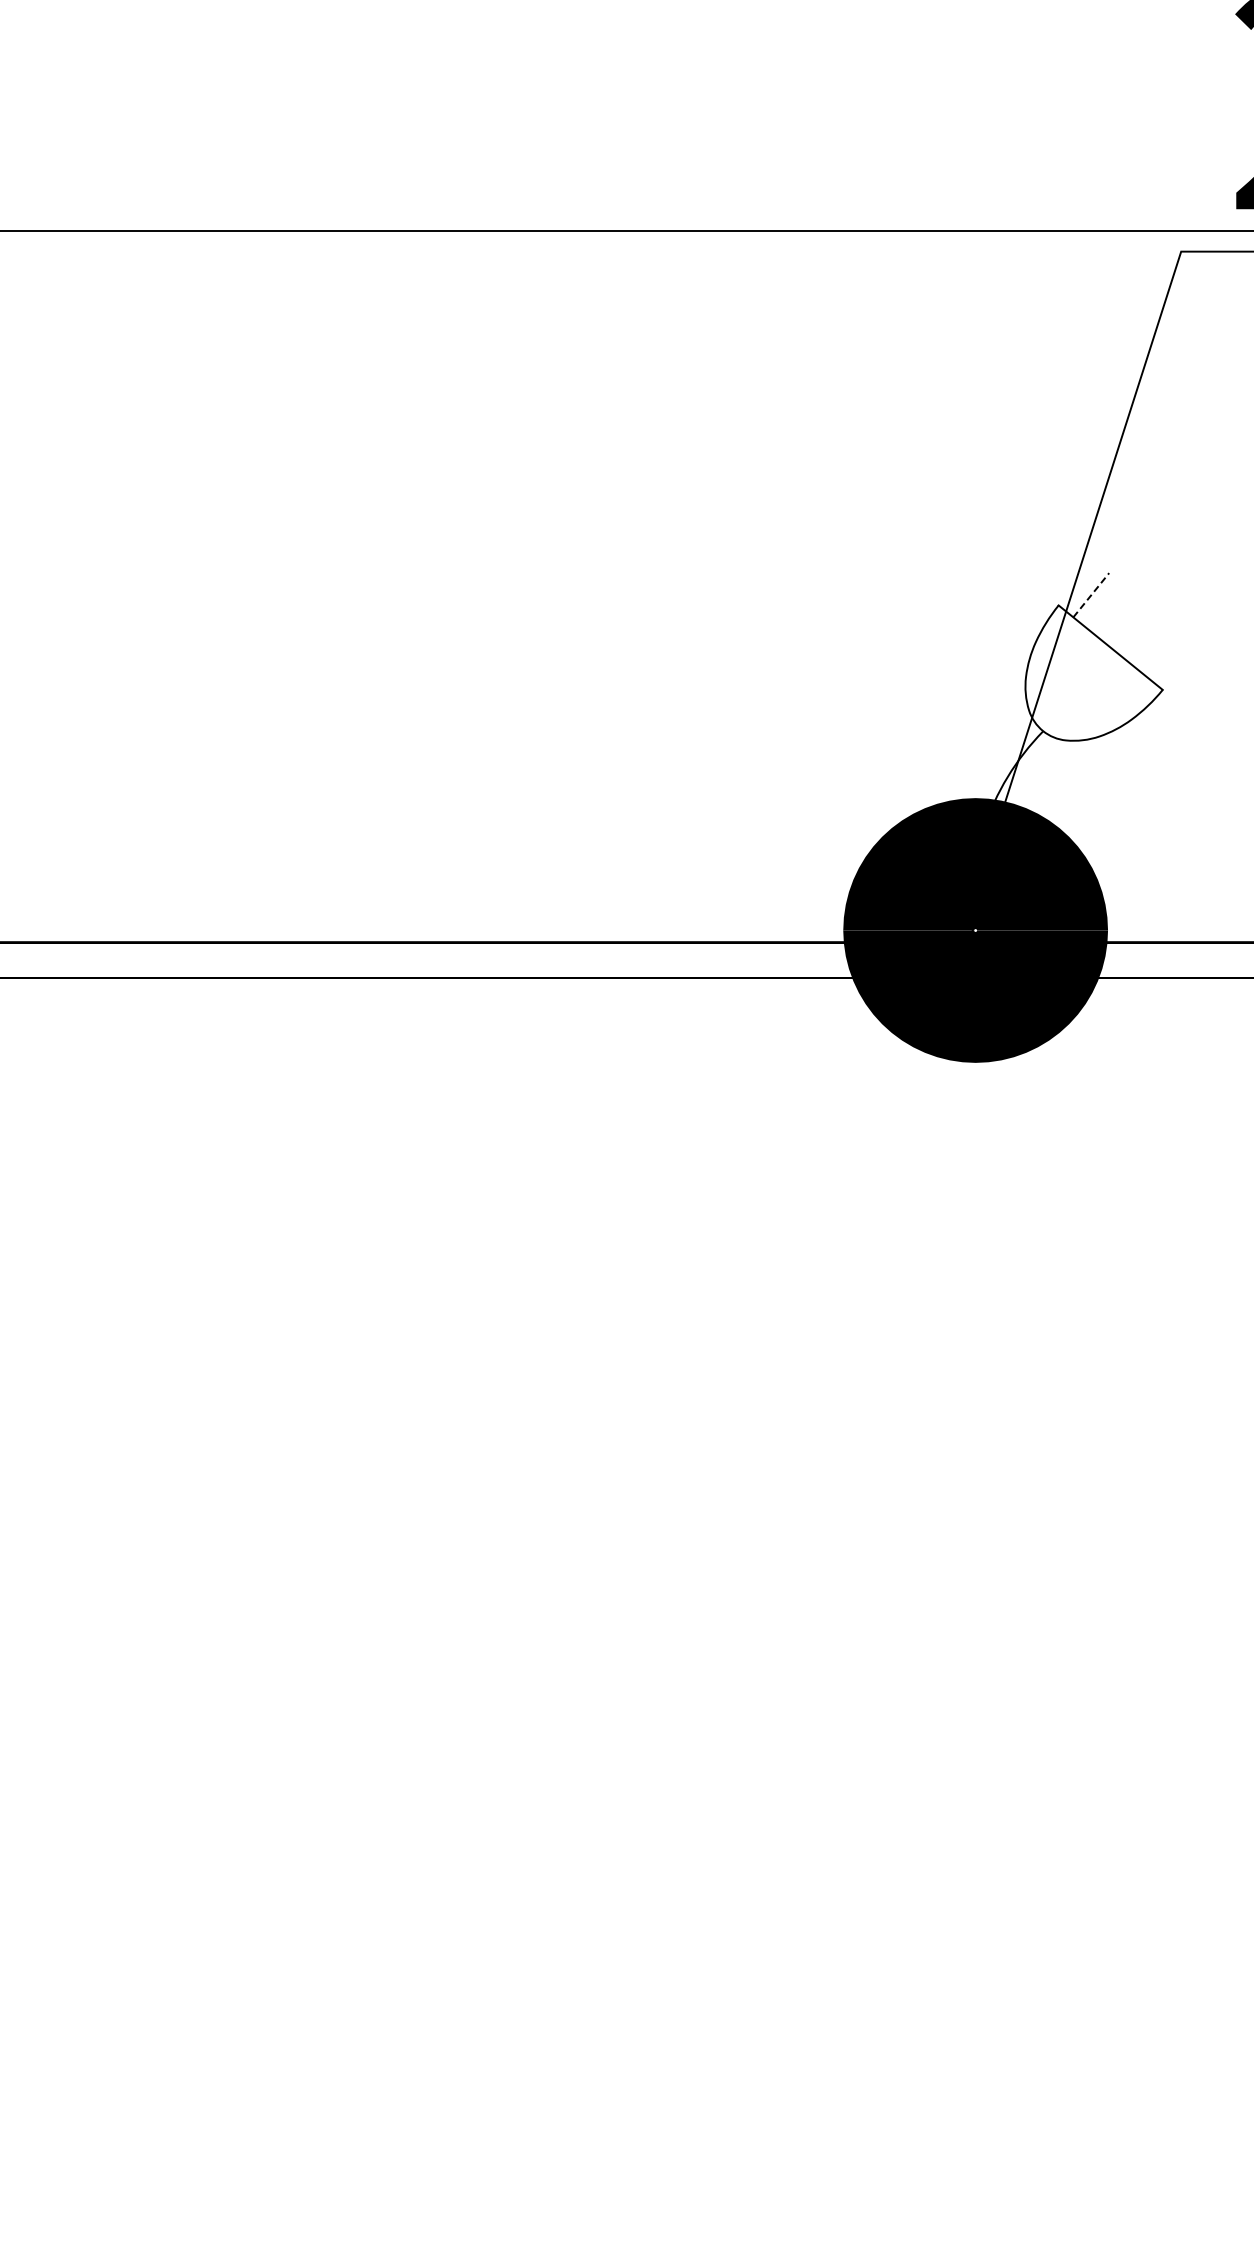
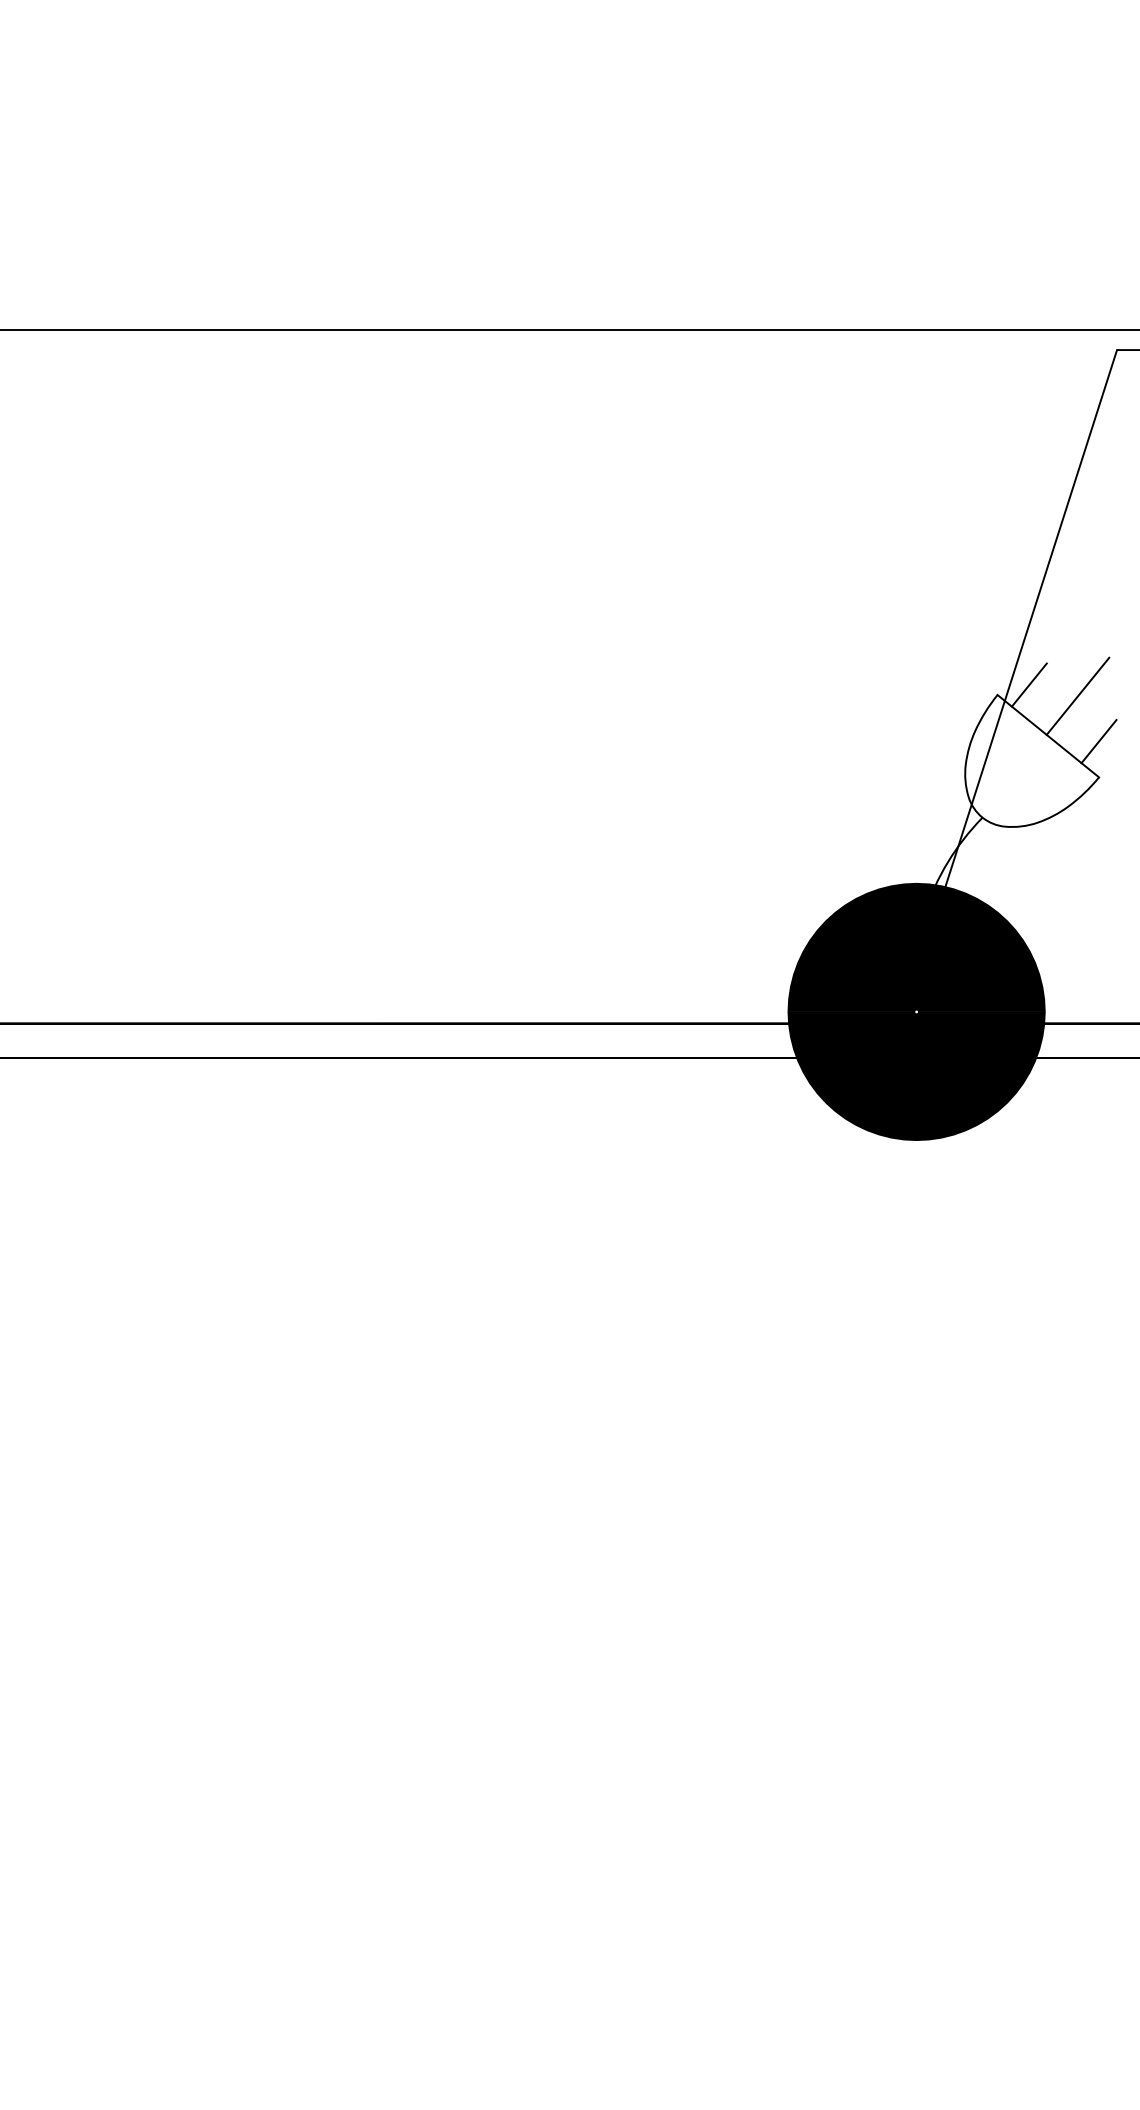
line: (1091, 594) -> (1029, 684), dashed -> solid
line: (1141, 606) -> (1078, 696), added
line: (1162, 653) -> (1098, 741), added

